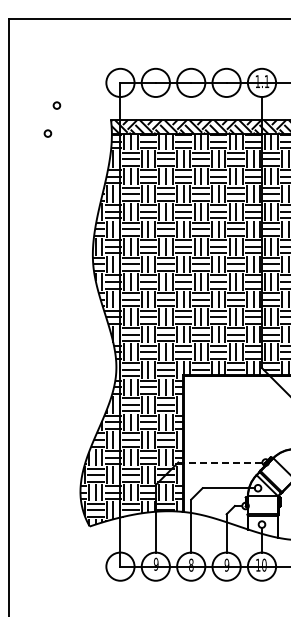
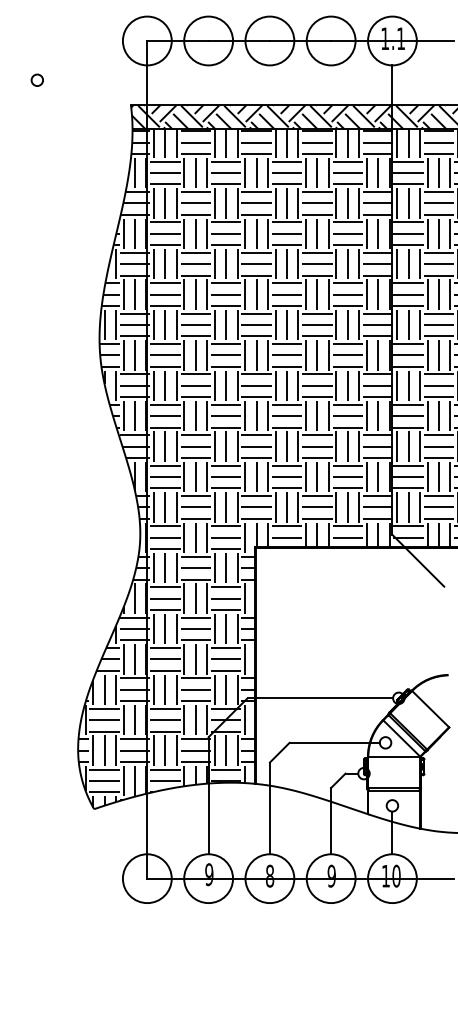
circle: (47, 133) -> (21, 128), removed
line: (219, 462) -> (318, 698), dashed -> solid

